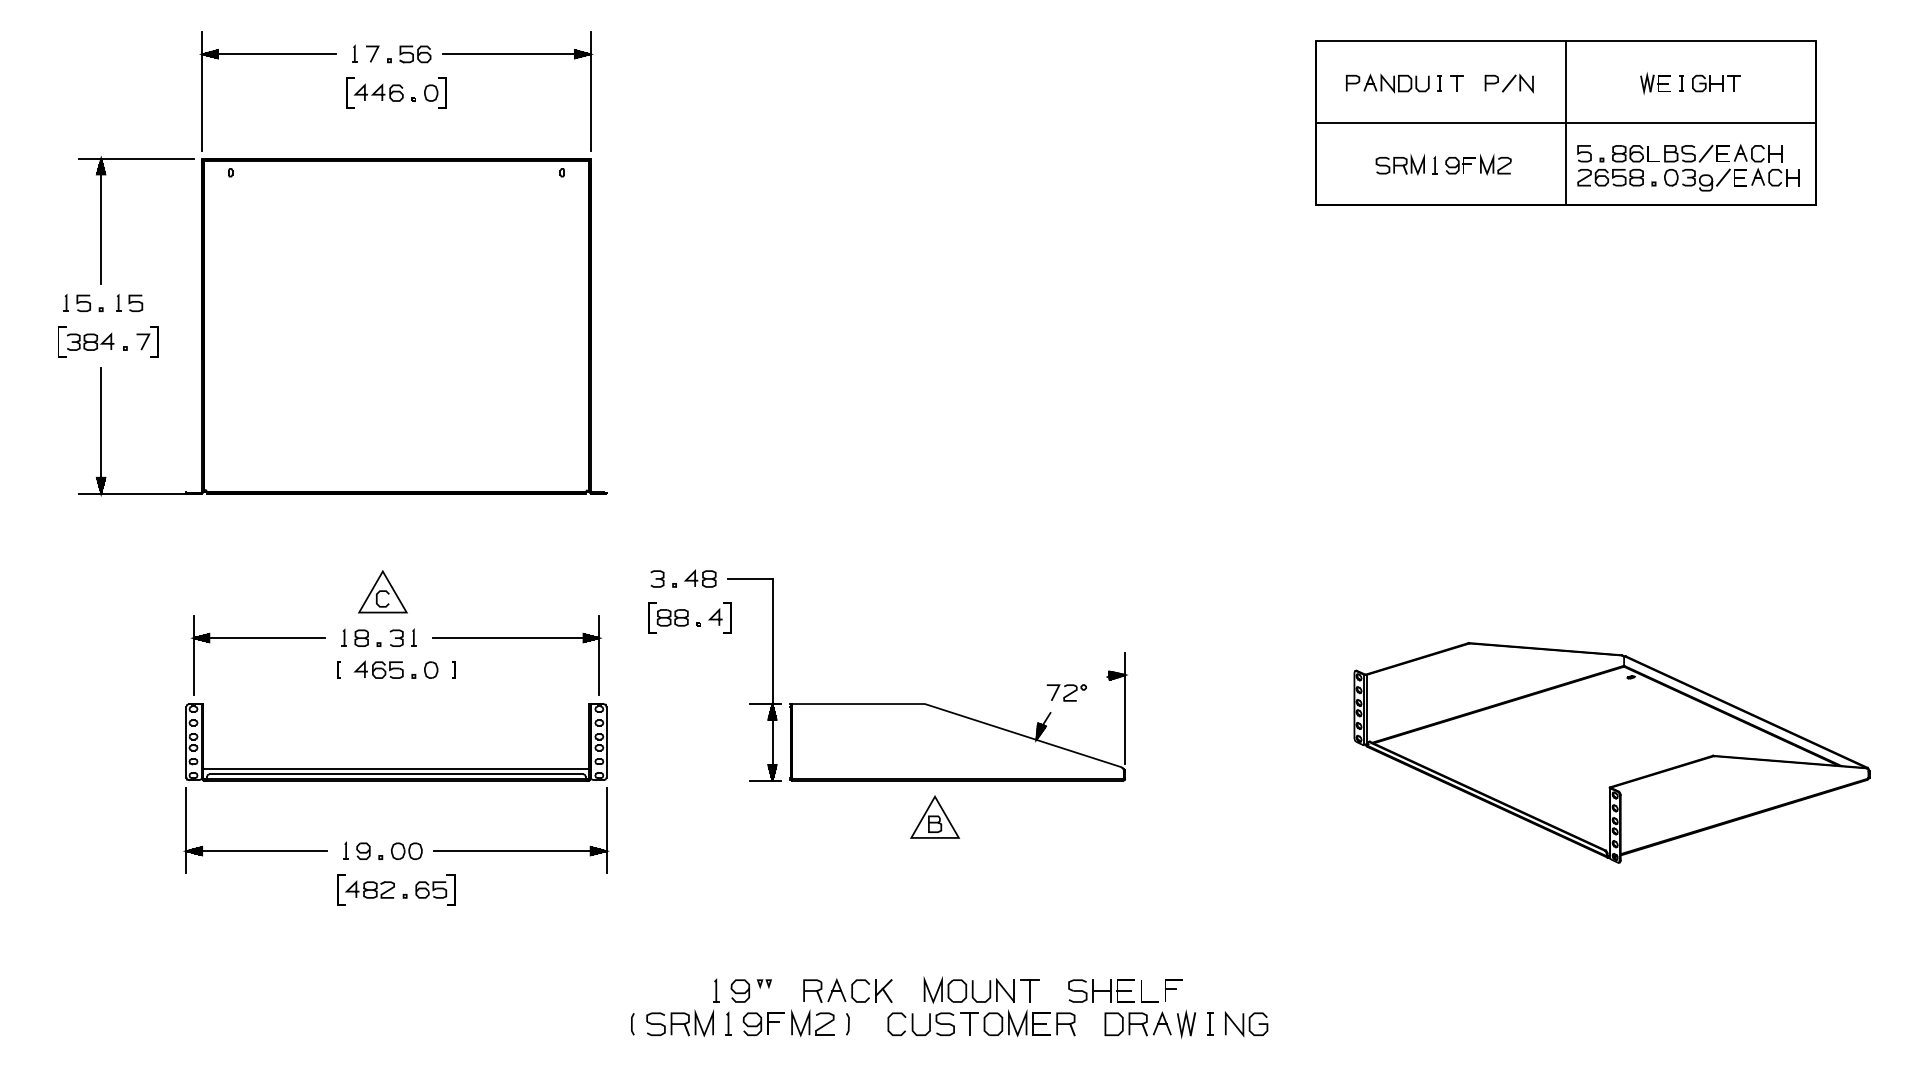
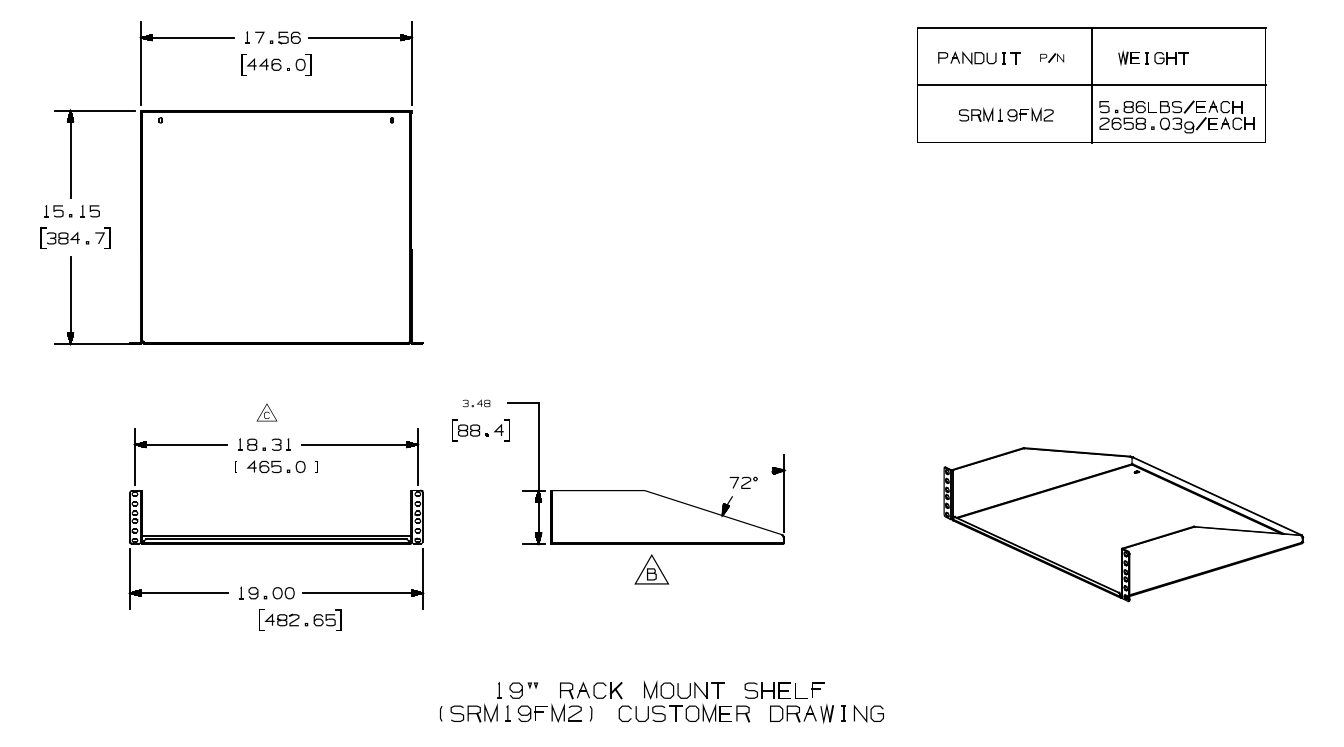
part: (1509, 82) -> (1052, 57), size x0.7
part: (1690, 82) -> (1153, 57), moved
part: (683, 579) -> (476, 403), size x0.6
part: (382, 591) -> (266, 412), size x0.6
part: (396, 888) -> (300, 619), moved

